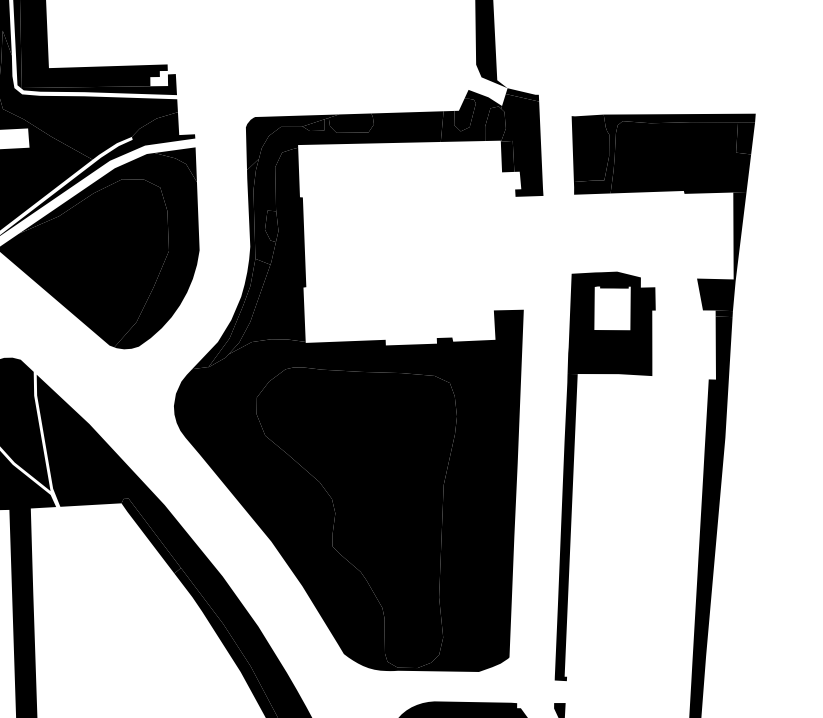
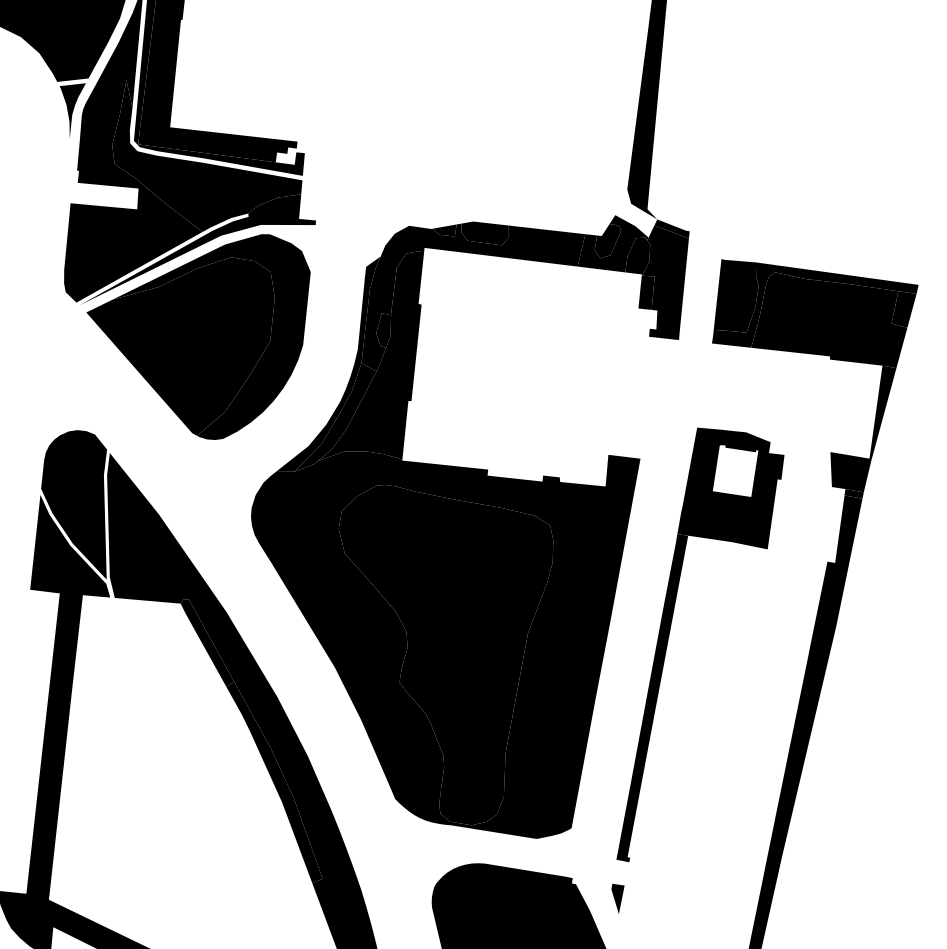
fill: (292, 137) -> (419, 238), removed
fill: (176, 167) -> (291, 253), removed

